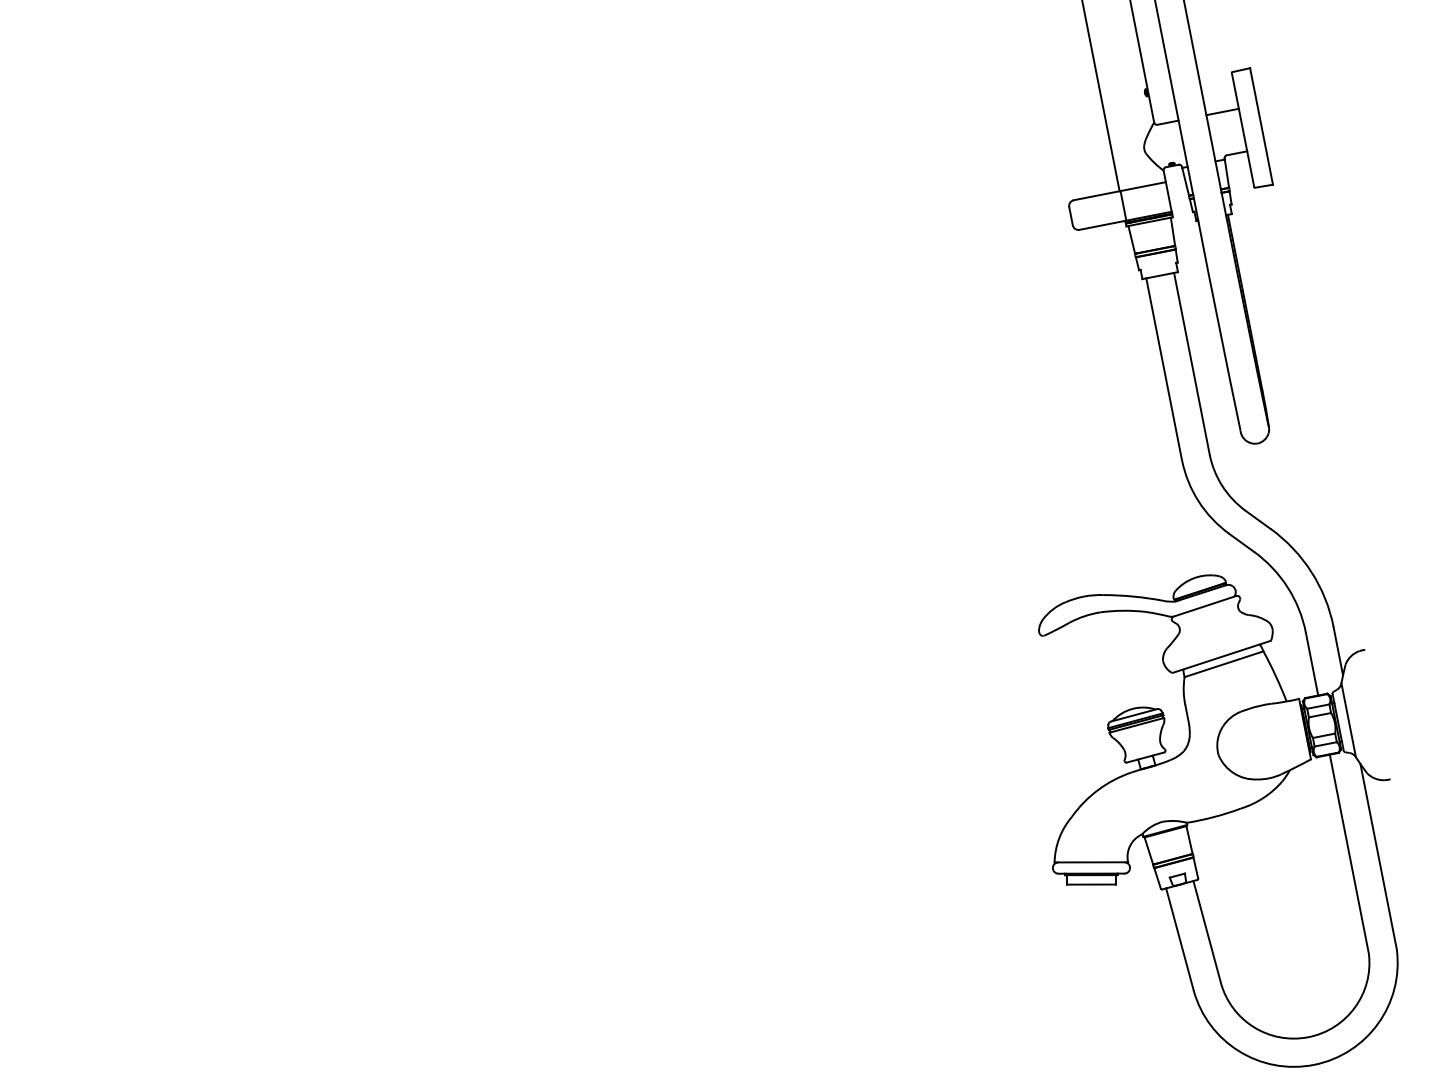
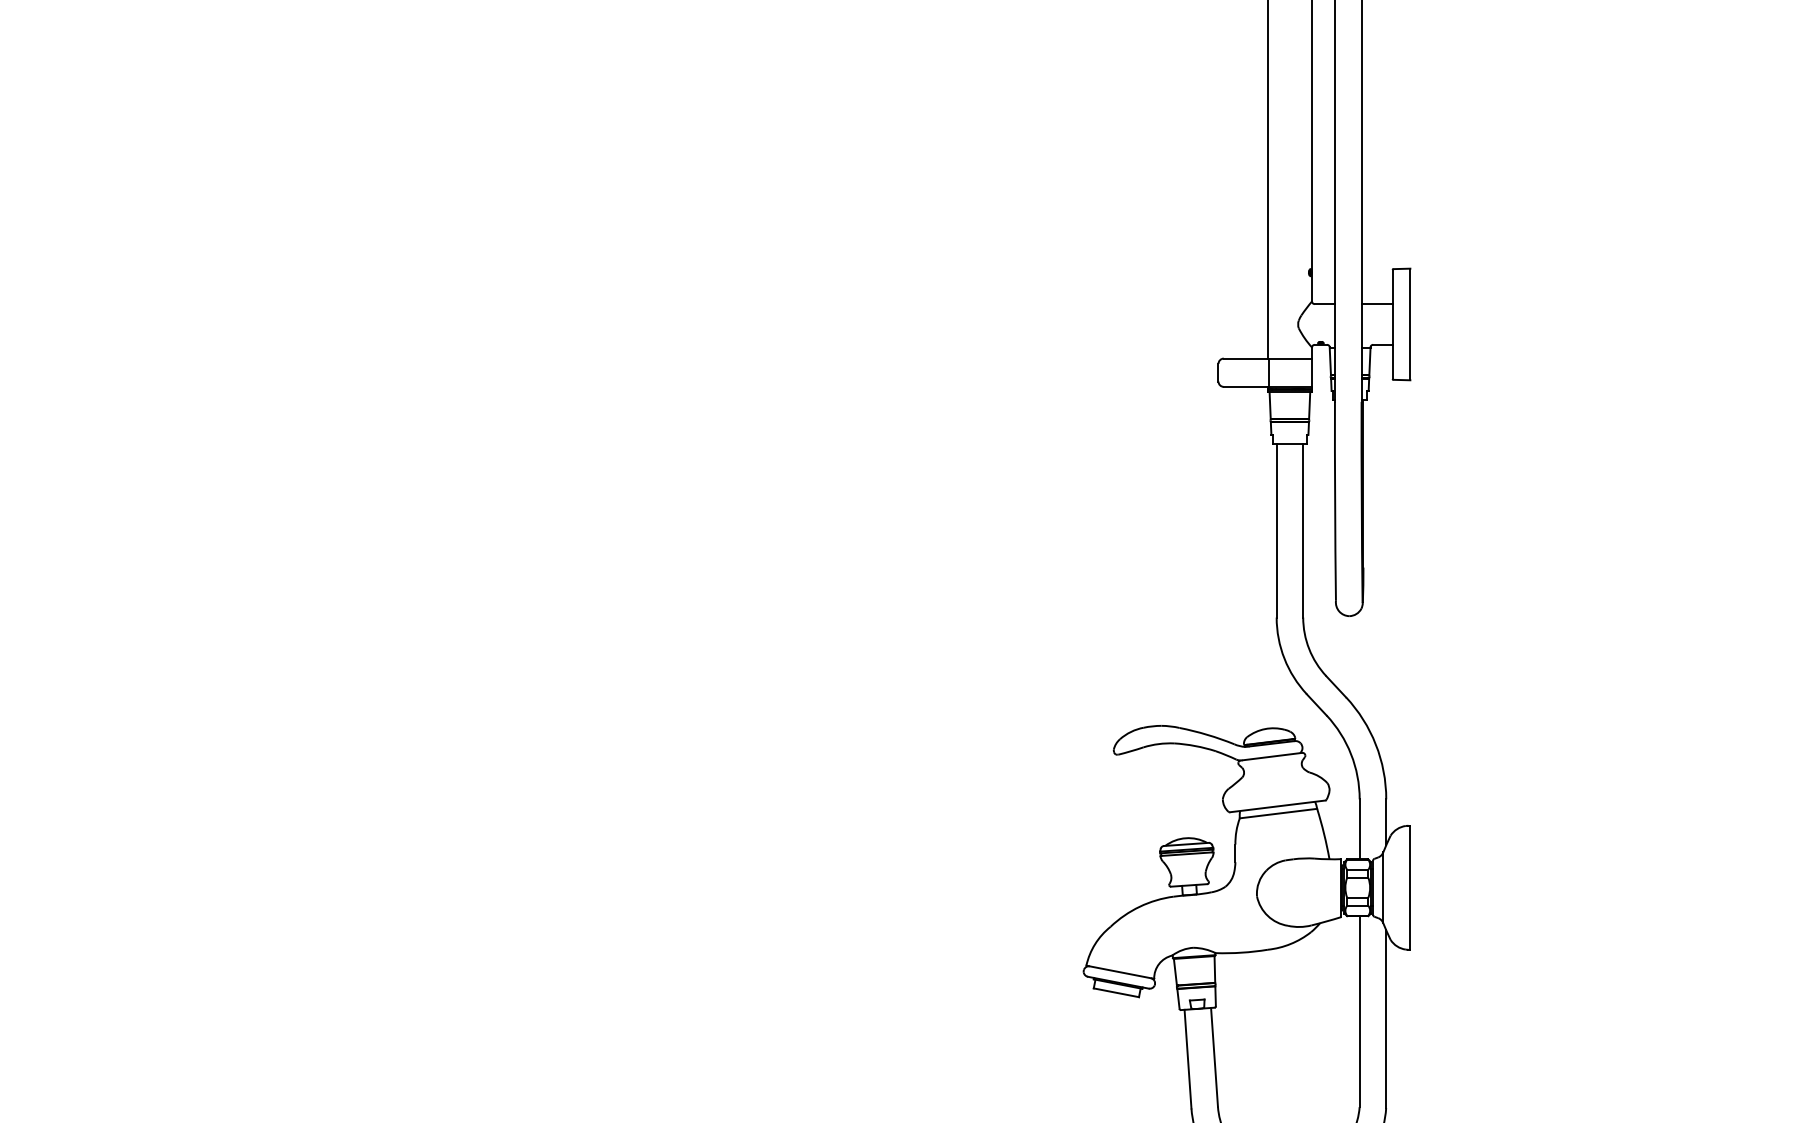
line: (1377, 714) -> (1410, 887), added

